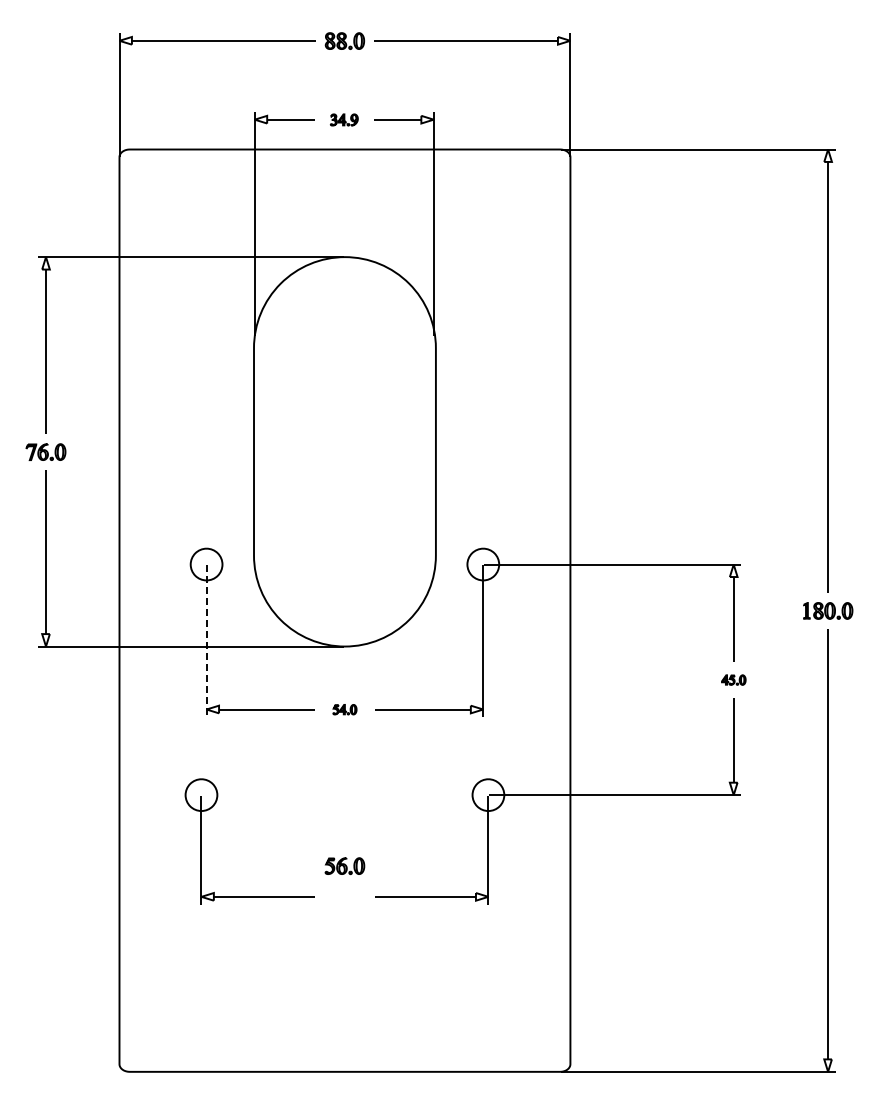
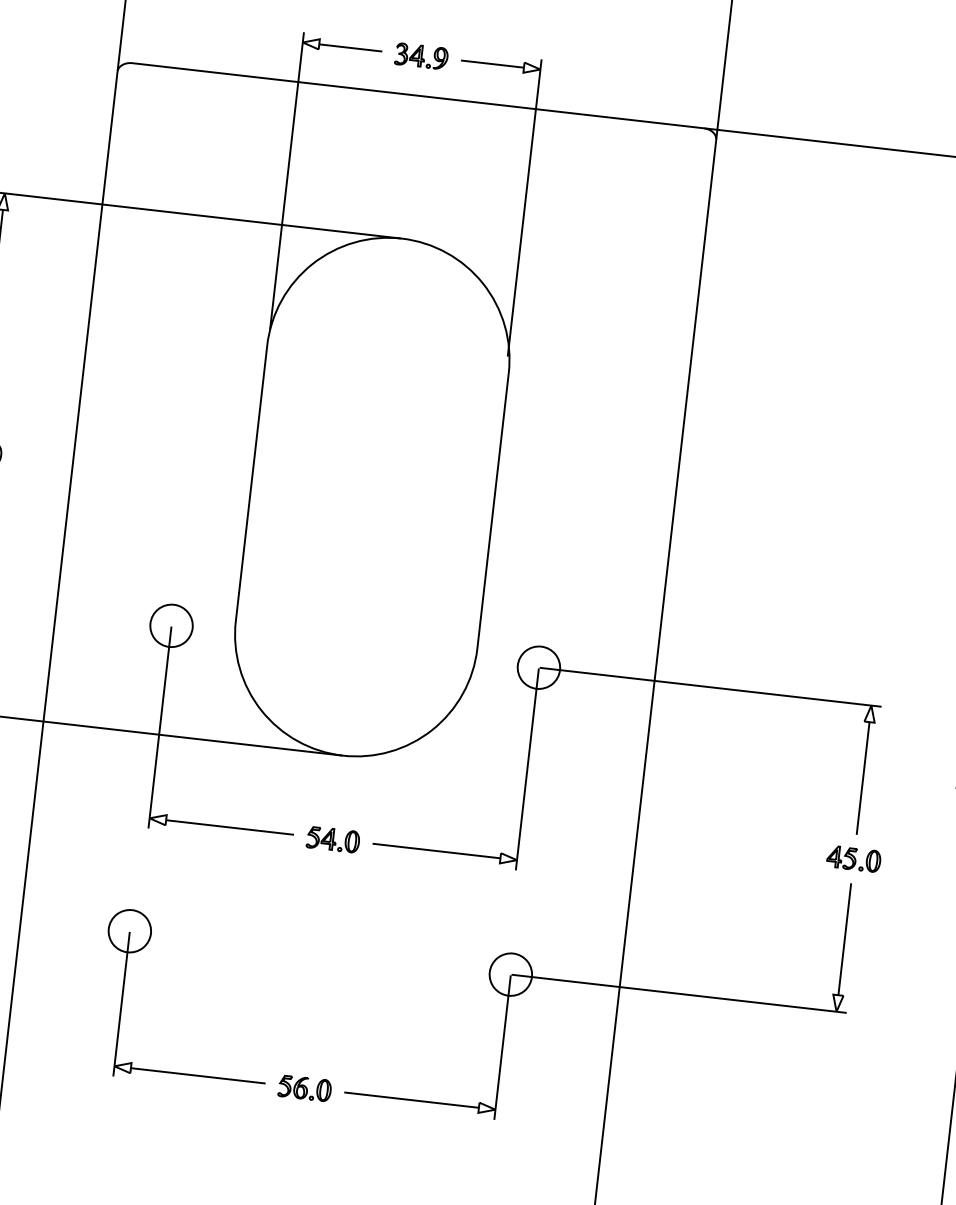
part: (344, 119) -> (421, 55), size x1.43
line: (206, 641) -> (159, 728), dashed -> solid
part: (733, 679) -> (853, 858), size x1.67
part: (344, 709) -> (332, 839), size x1.67
part: (344, 865) -> (304, 1087), moved

